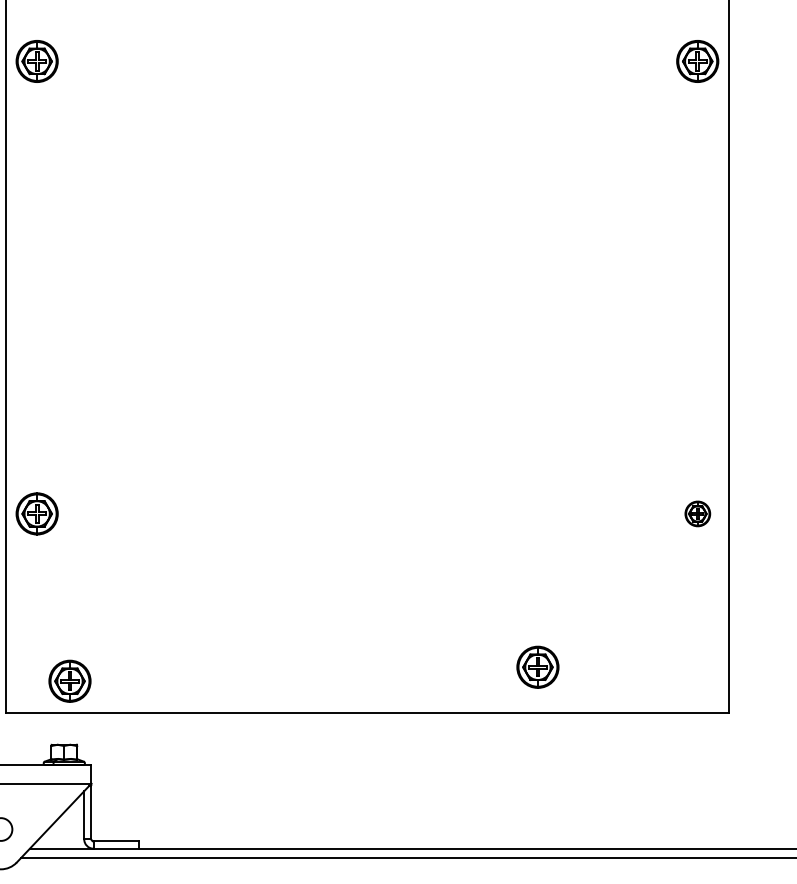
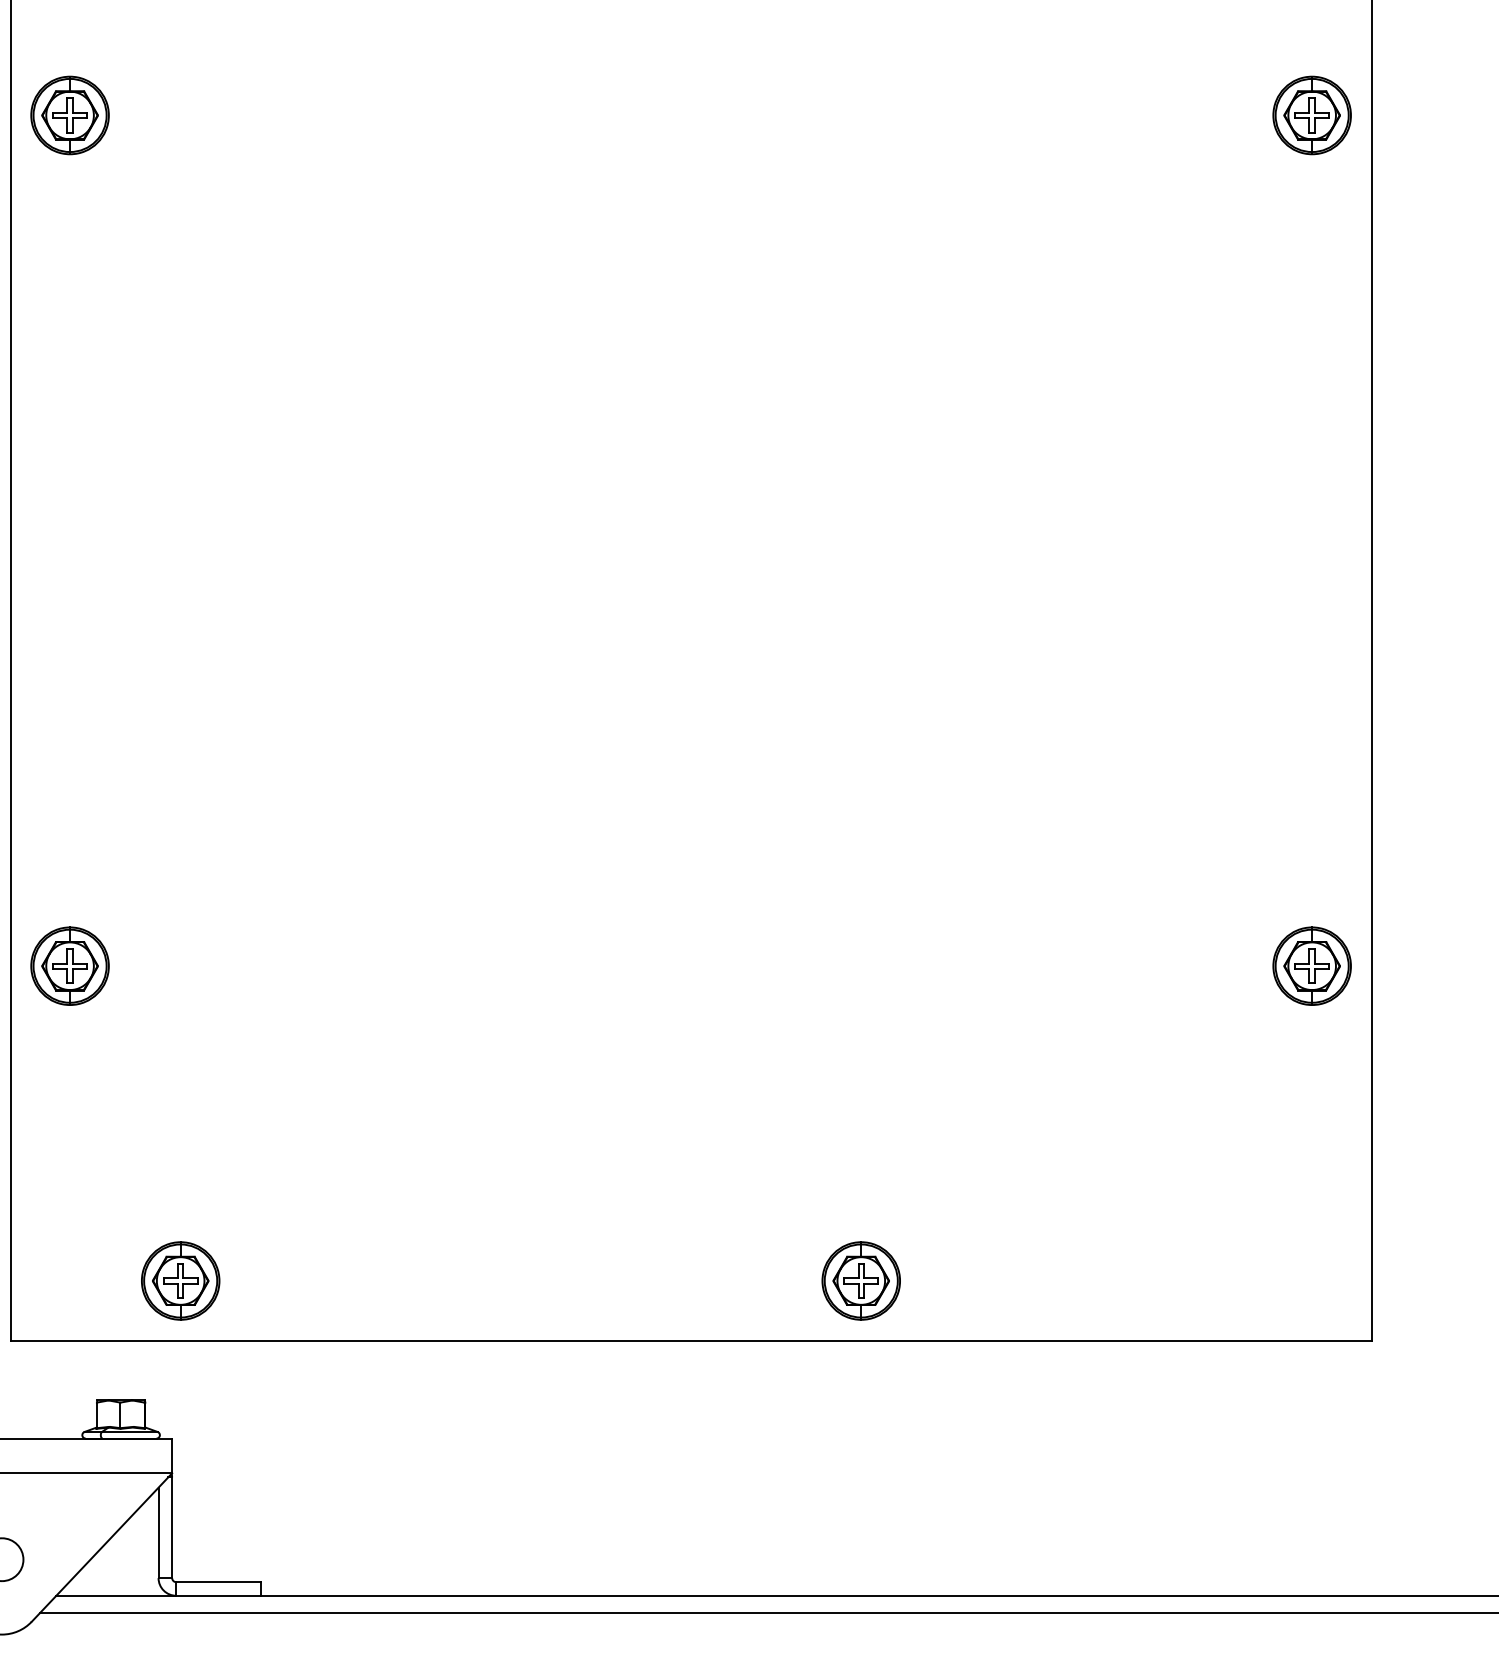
part: (697, 513) -> (1311, 965), size x1.67
part: (537, 666) -> (860, 1279), moved
part: (69, 680) -> (179, 1279), moved

